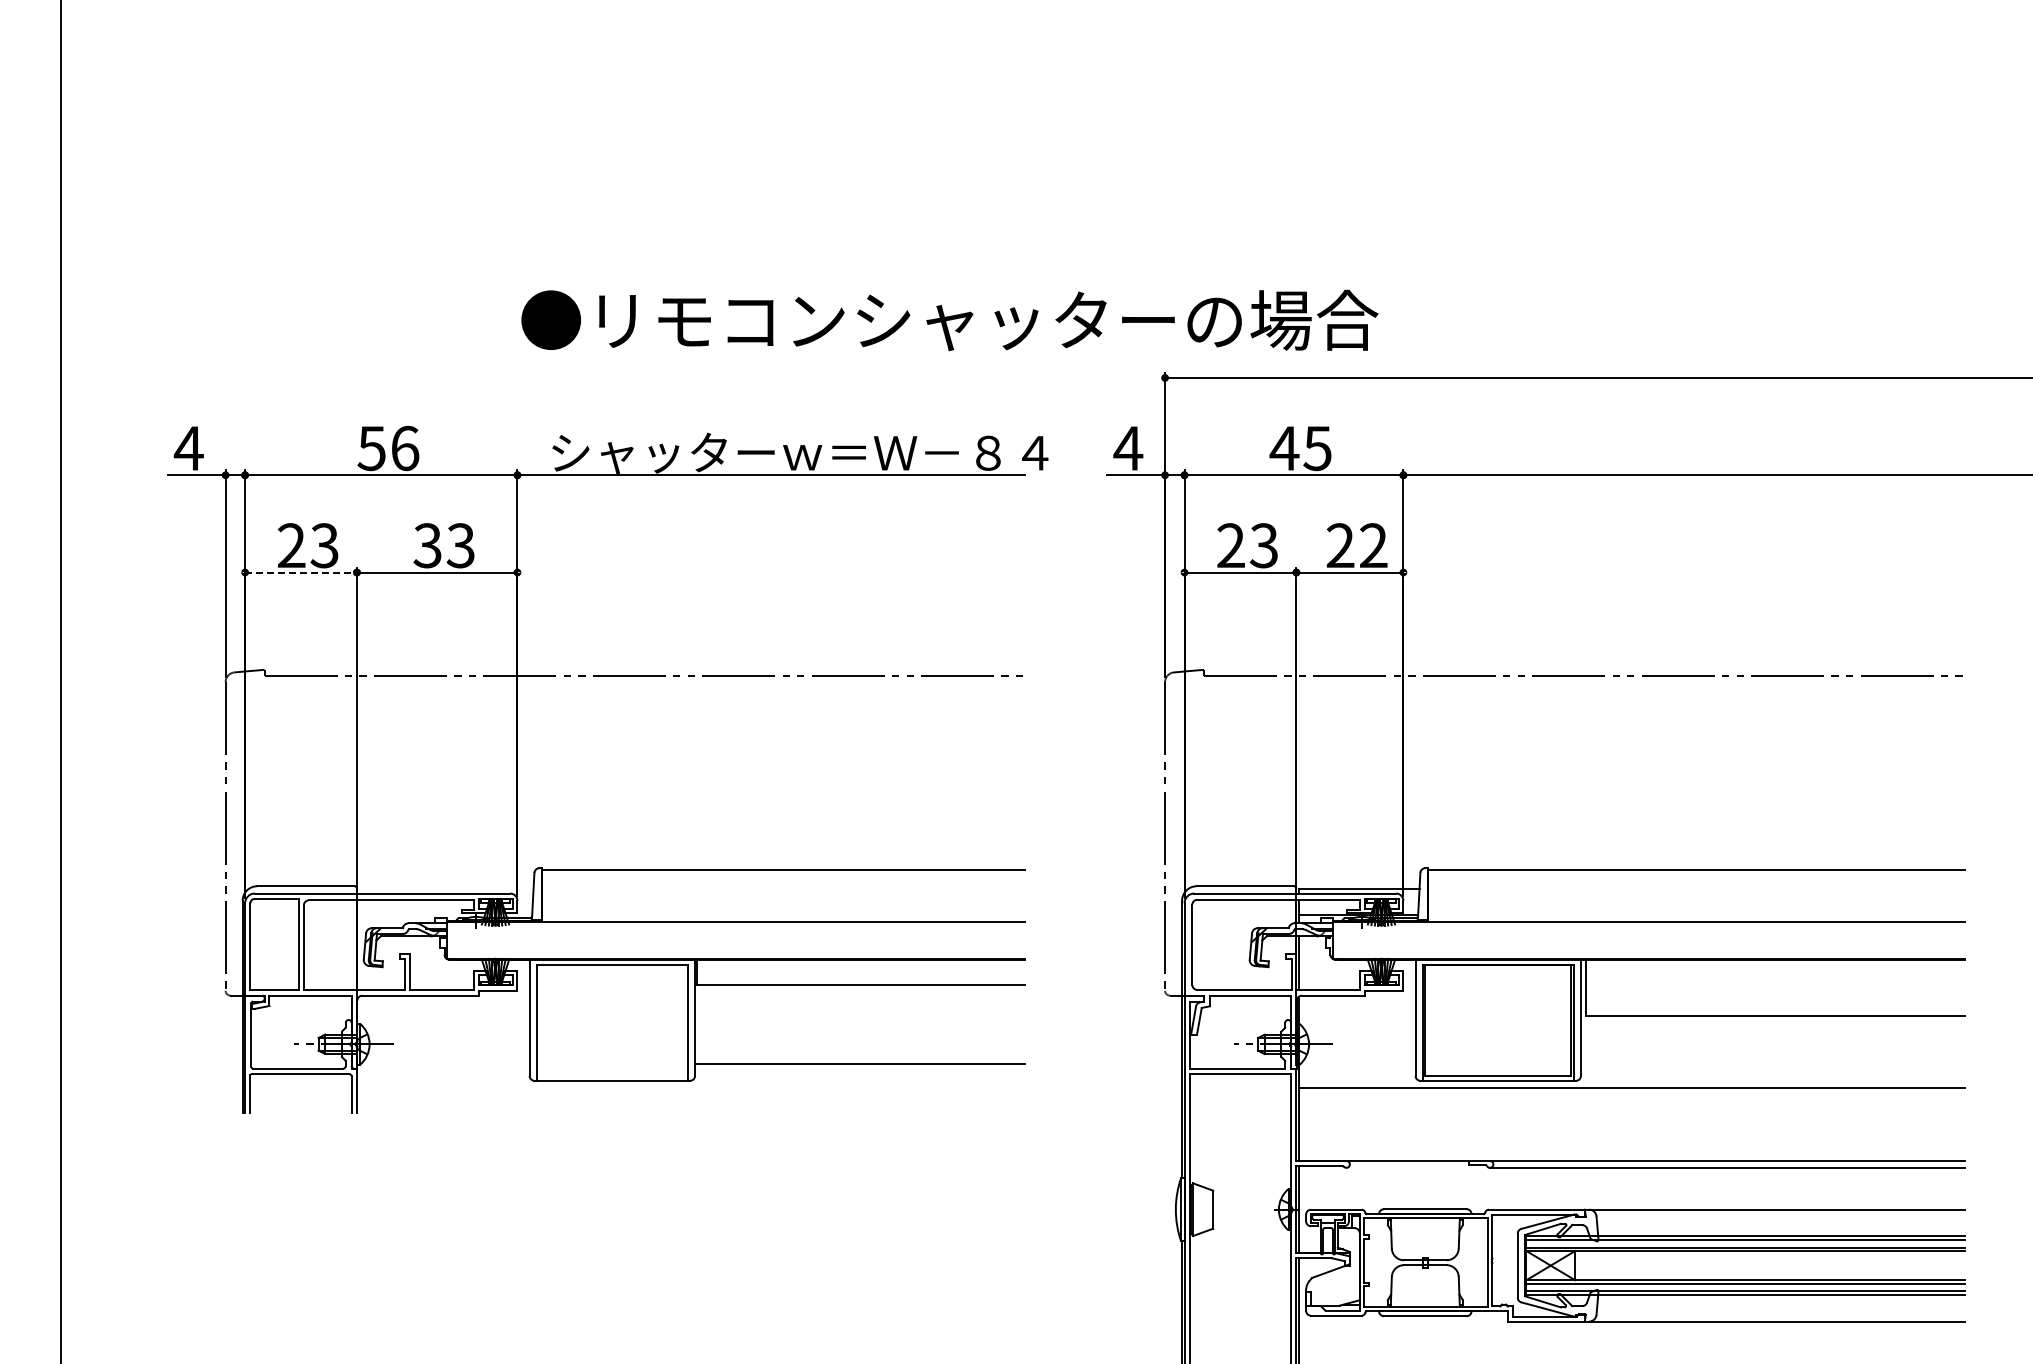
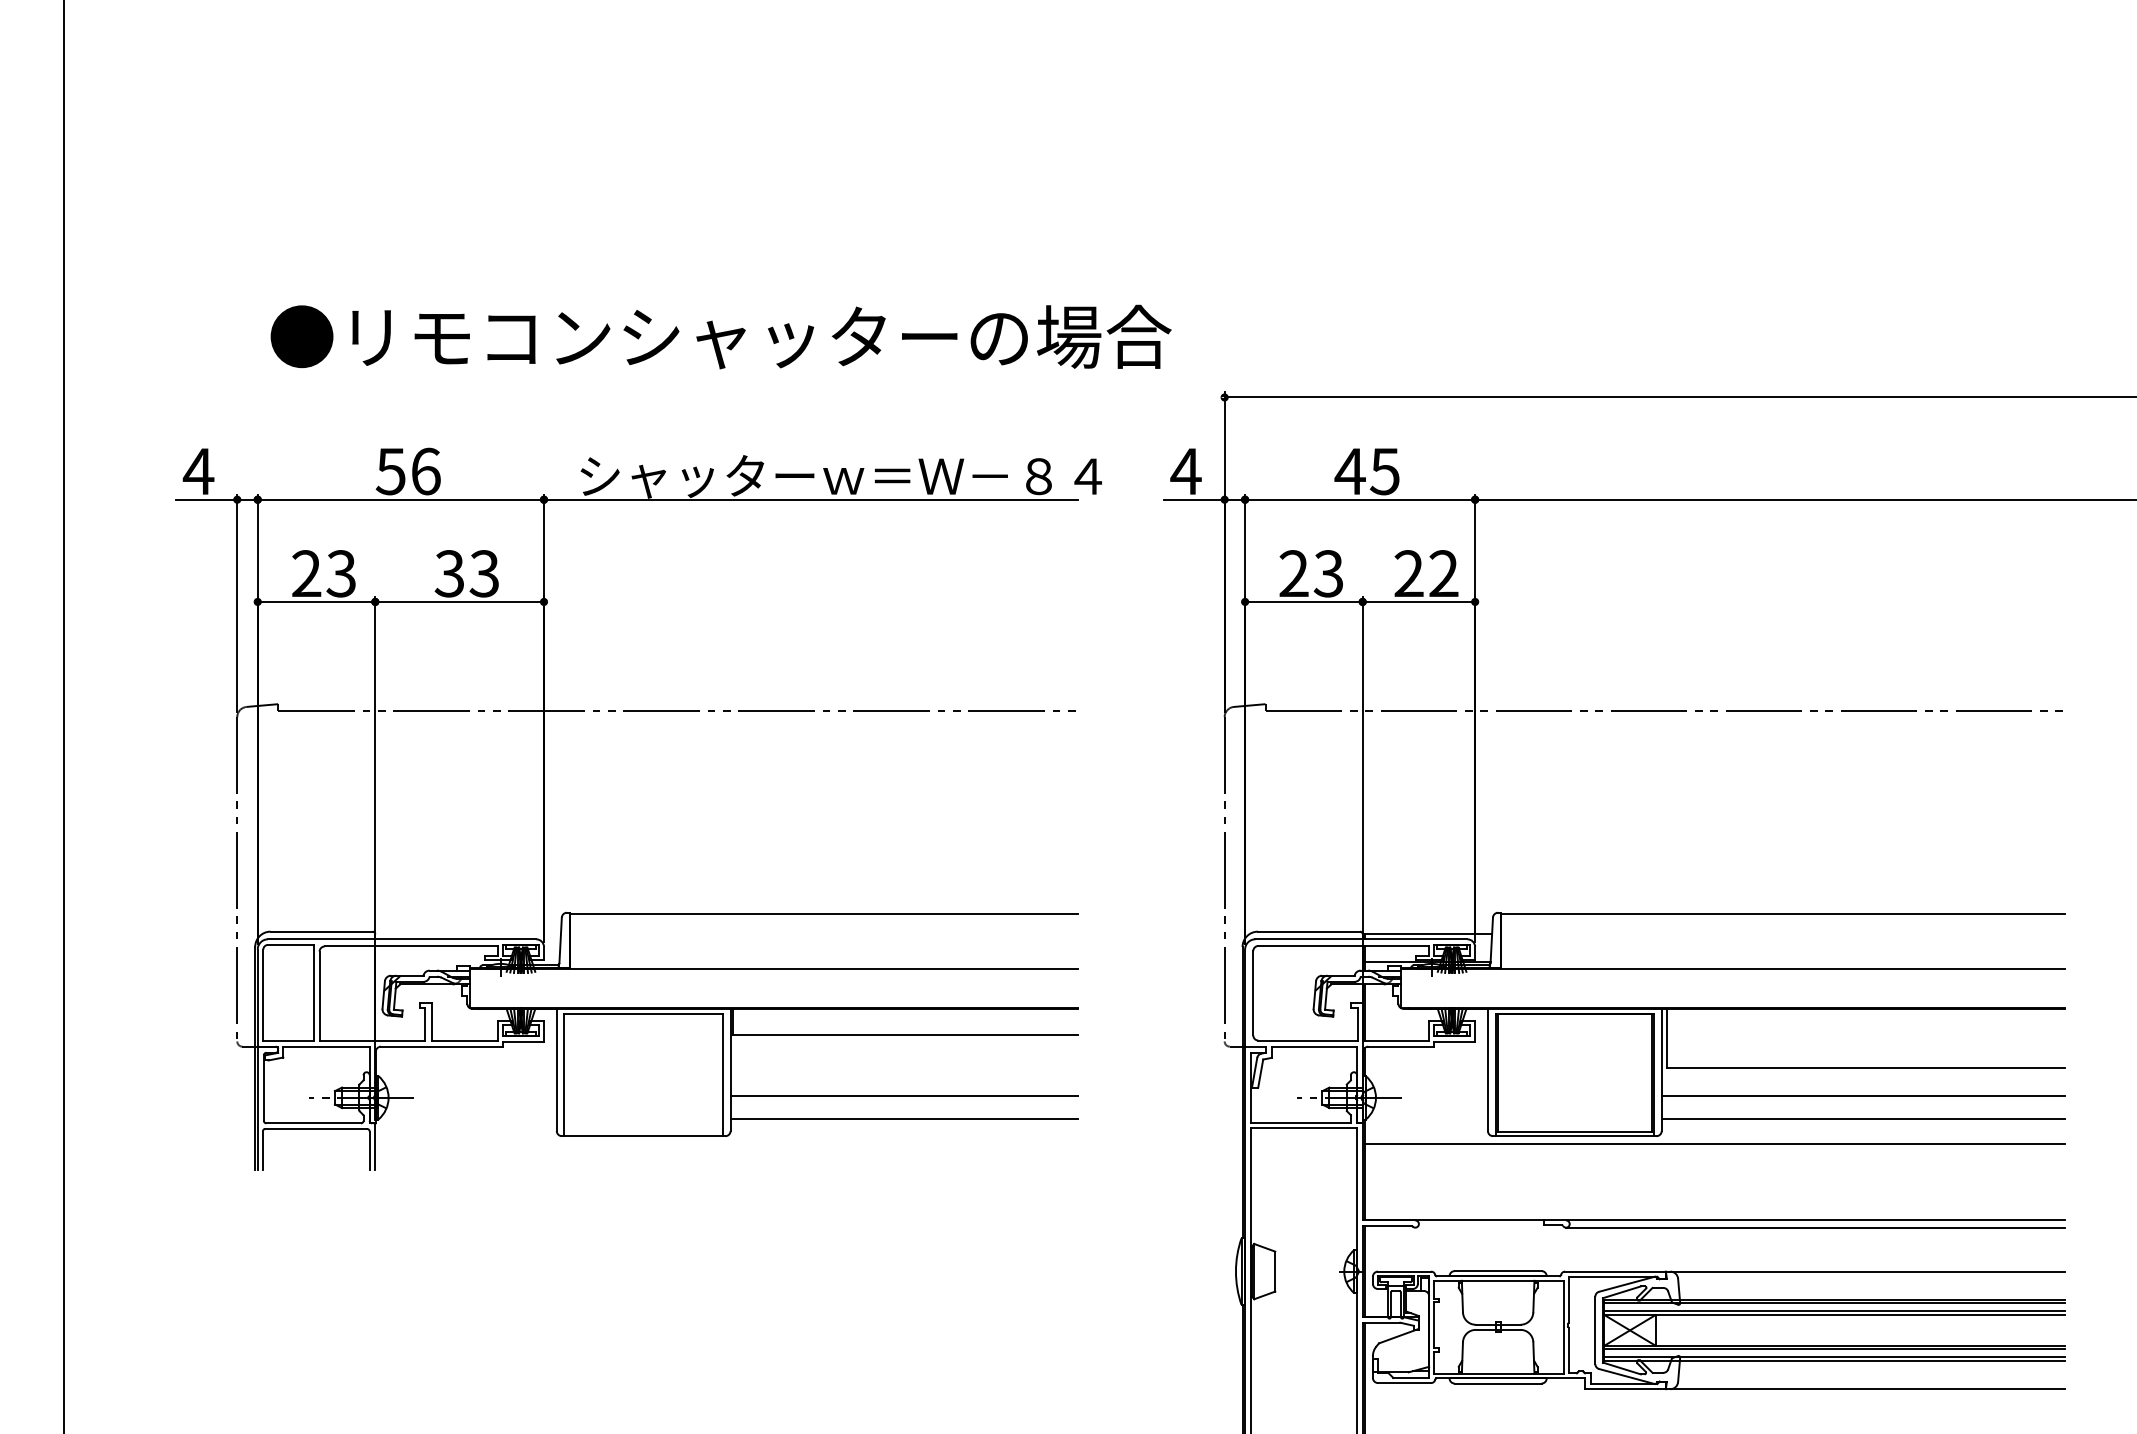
text: (949, 320) -> (720, 337), moved
line: (301, 572) -> (317, 601), dashed -> solid
line: (859, 1042) -> (903, 1095), added
line: (1772, 1042) -> (1863, 1095), added
line: (1772, 1064) -> (1863, 1119), added

